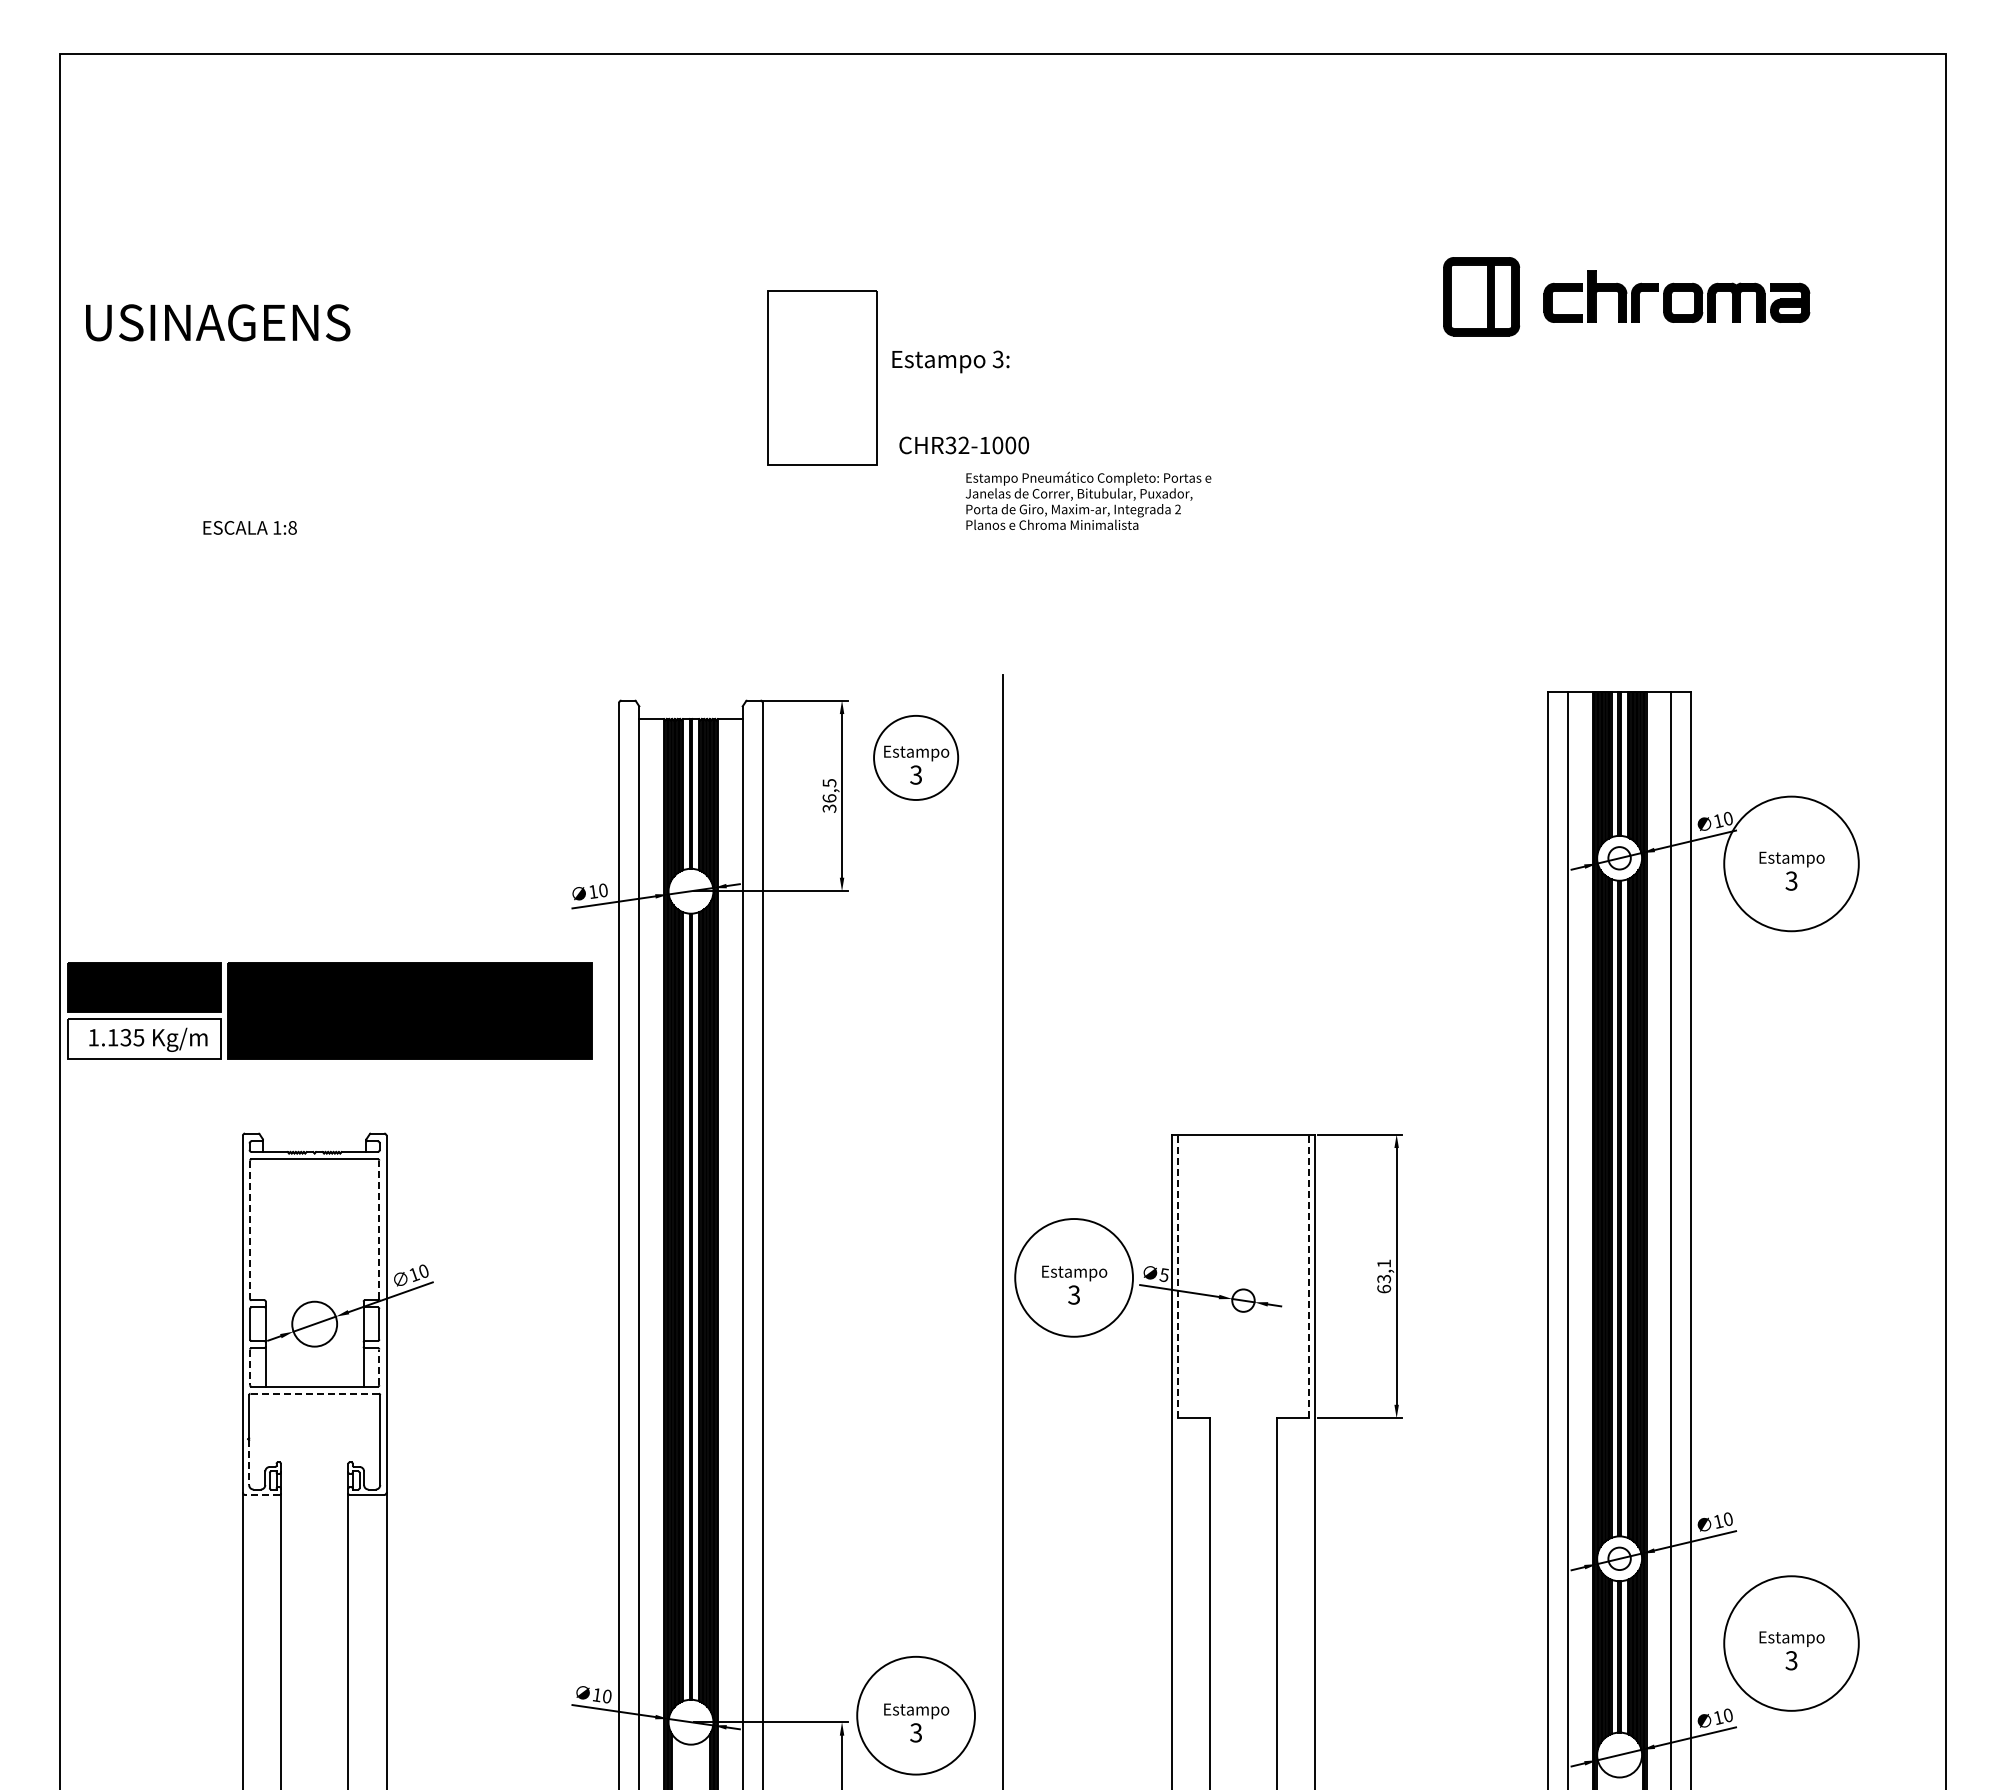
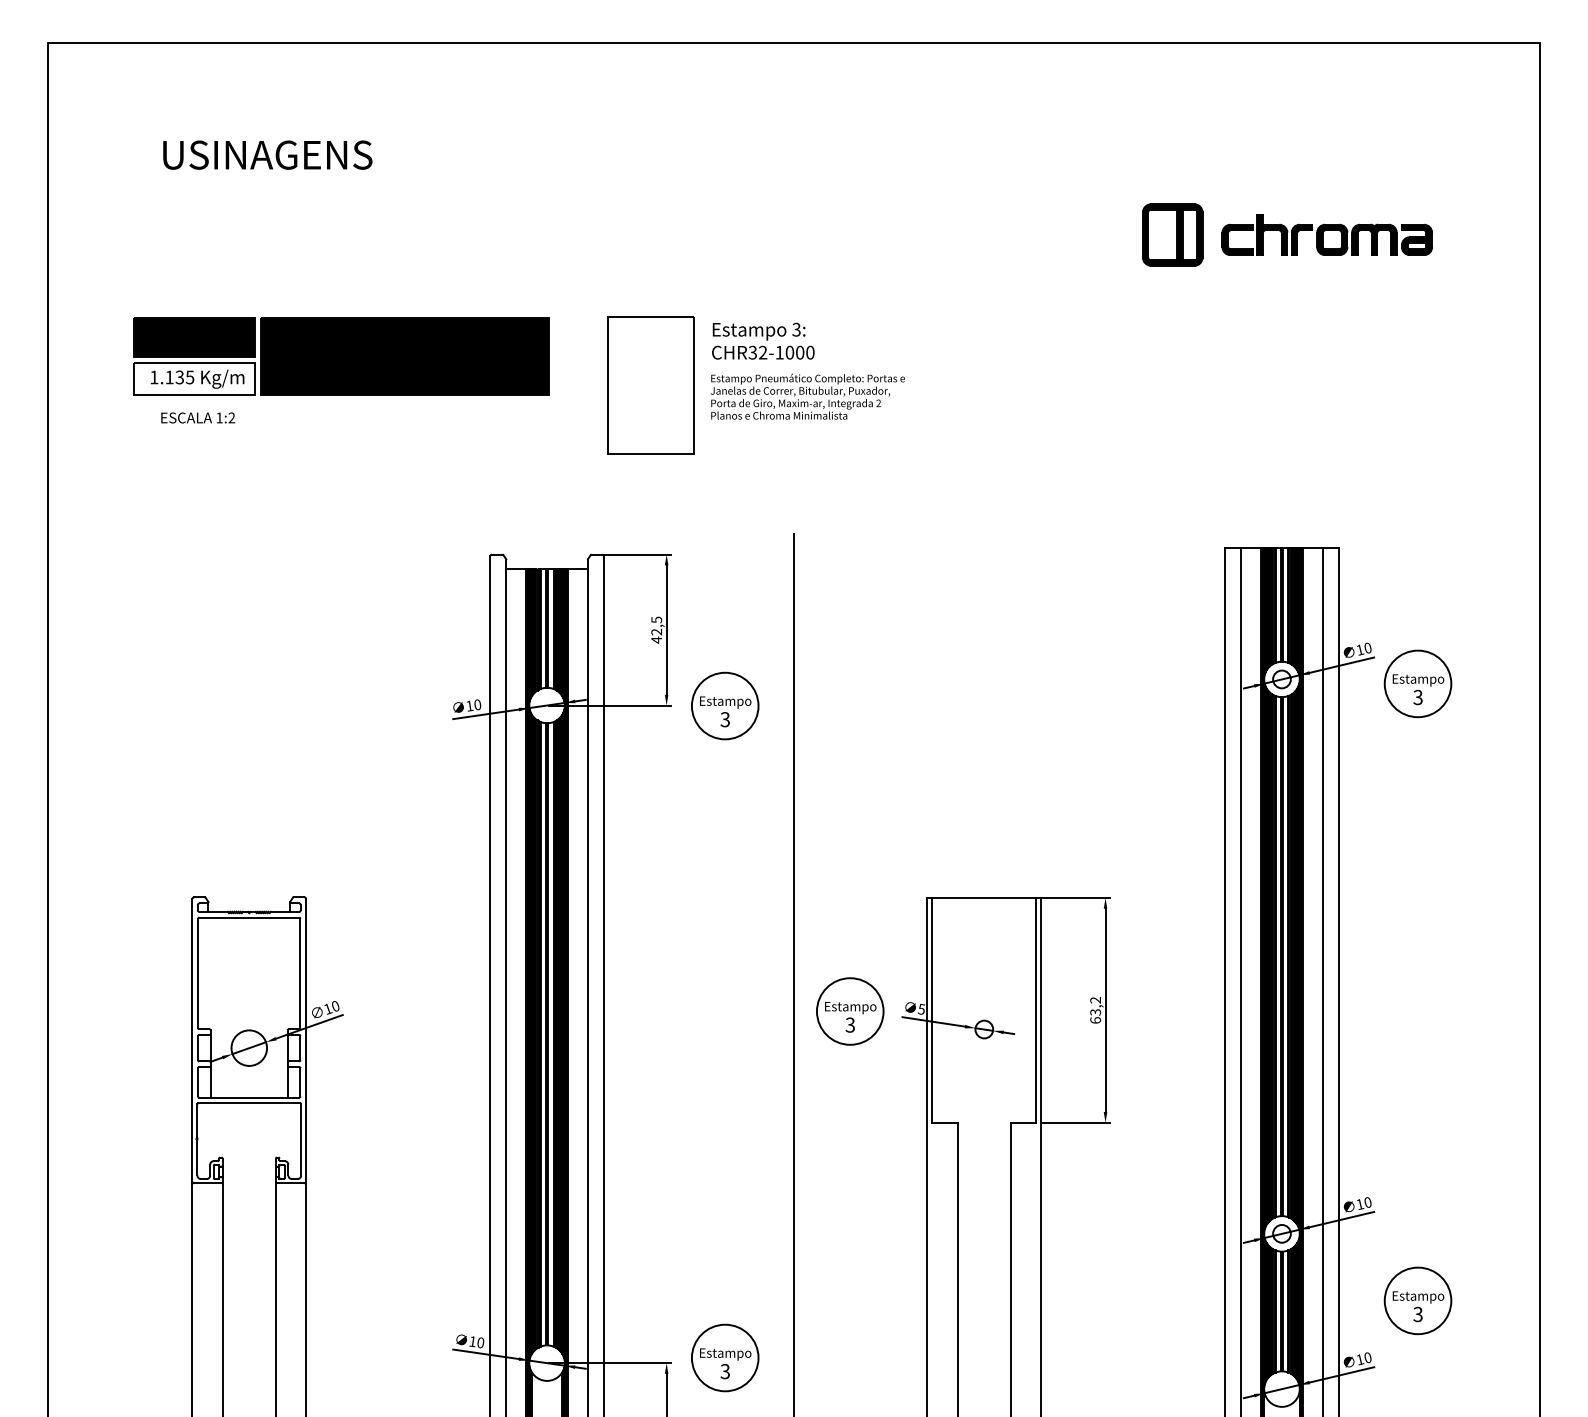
text: (218, 322) -> (268, 154), moved
text: (950, 361) -> (758, 331), moved
part: (822, 377) -> (651, 385), moved
text: (1088, 500) -> (807, 396), moved
text: (292, 527) -> (231, 417), 1:8 -> 1:2
part: (916, 757) -> (725, 705), moved
text: (829, 803) -> (656, 636), 36,5 -> 42,5
circle: (1791, 863) -> (1418, 683), size x0.62
part: (329, 1010) -> (340, 355), moved
line: (379, 1229) -> (300, 973), dashed -> solid
line: (250, 1230) -> (198, 974), dashed -> solid
text: (1383, 1263) -> (1095, 1000), 63,1 -> 63,2
line: (1177, 1276) -> (932, 1010), dashed -> solid
line: (1309, 1276) -> (1036, 1010), dashed -> solid
circle: (1074, 1277) -> (850, 1011), size x0.71
line: (250, 1367) -> (198, 1082), dashed -> solid
line: (379, 1367) -> (300, 1082), dashed -> solid
line: (314, 1393) -> (249, 1103), dashed -> solid
line: (249, 1463) -> (197, 1158), dashed -> solid
line: (261, 1494) -> (207, 1182), dashed -> solid
circle: (1791, 1643) -> (1418, 1300), size x0.62
circle: (916, 1715) -> (725, 1357), size x0.71

